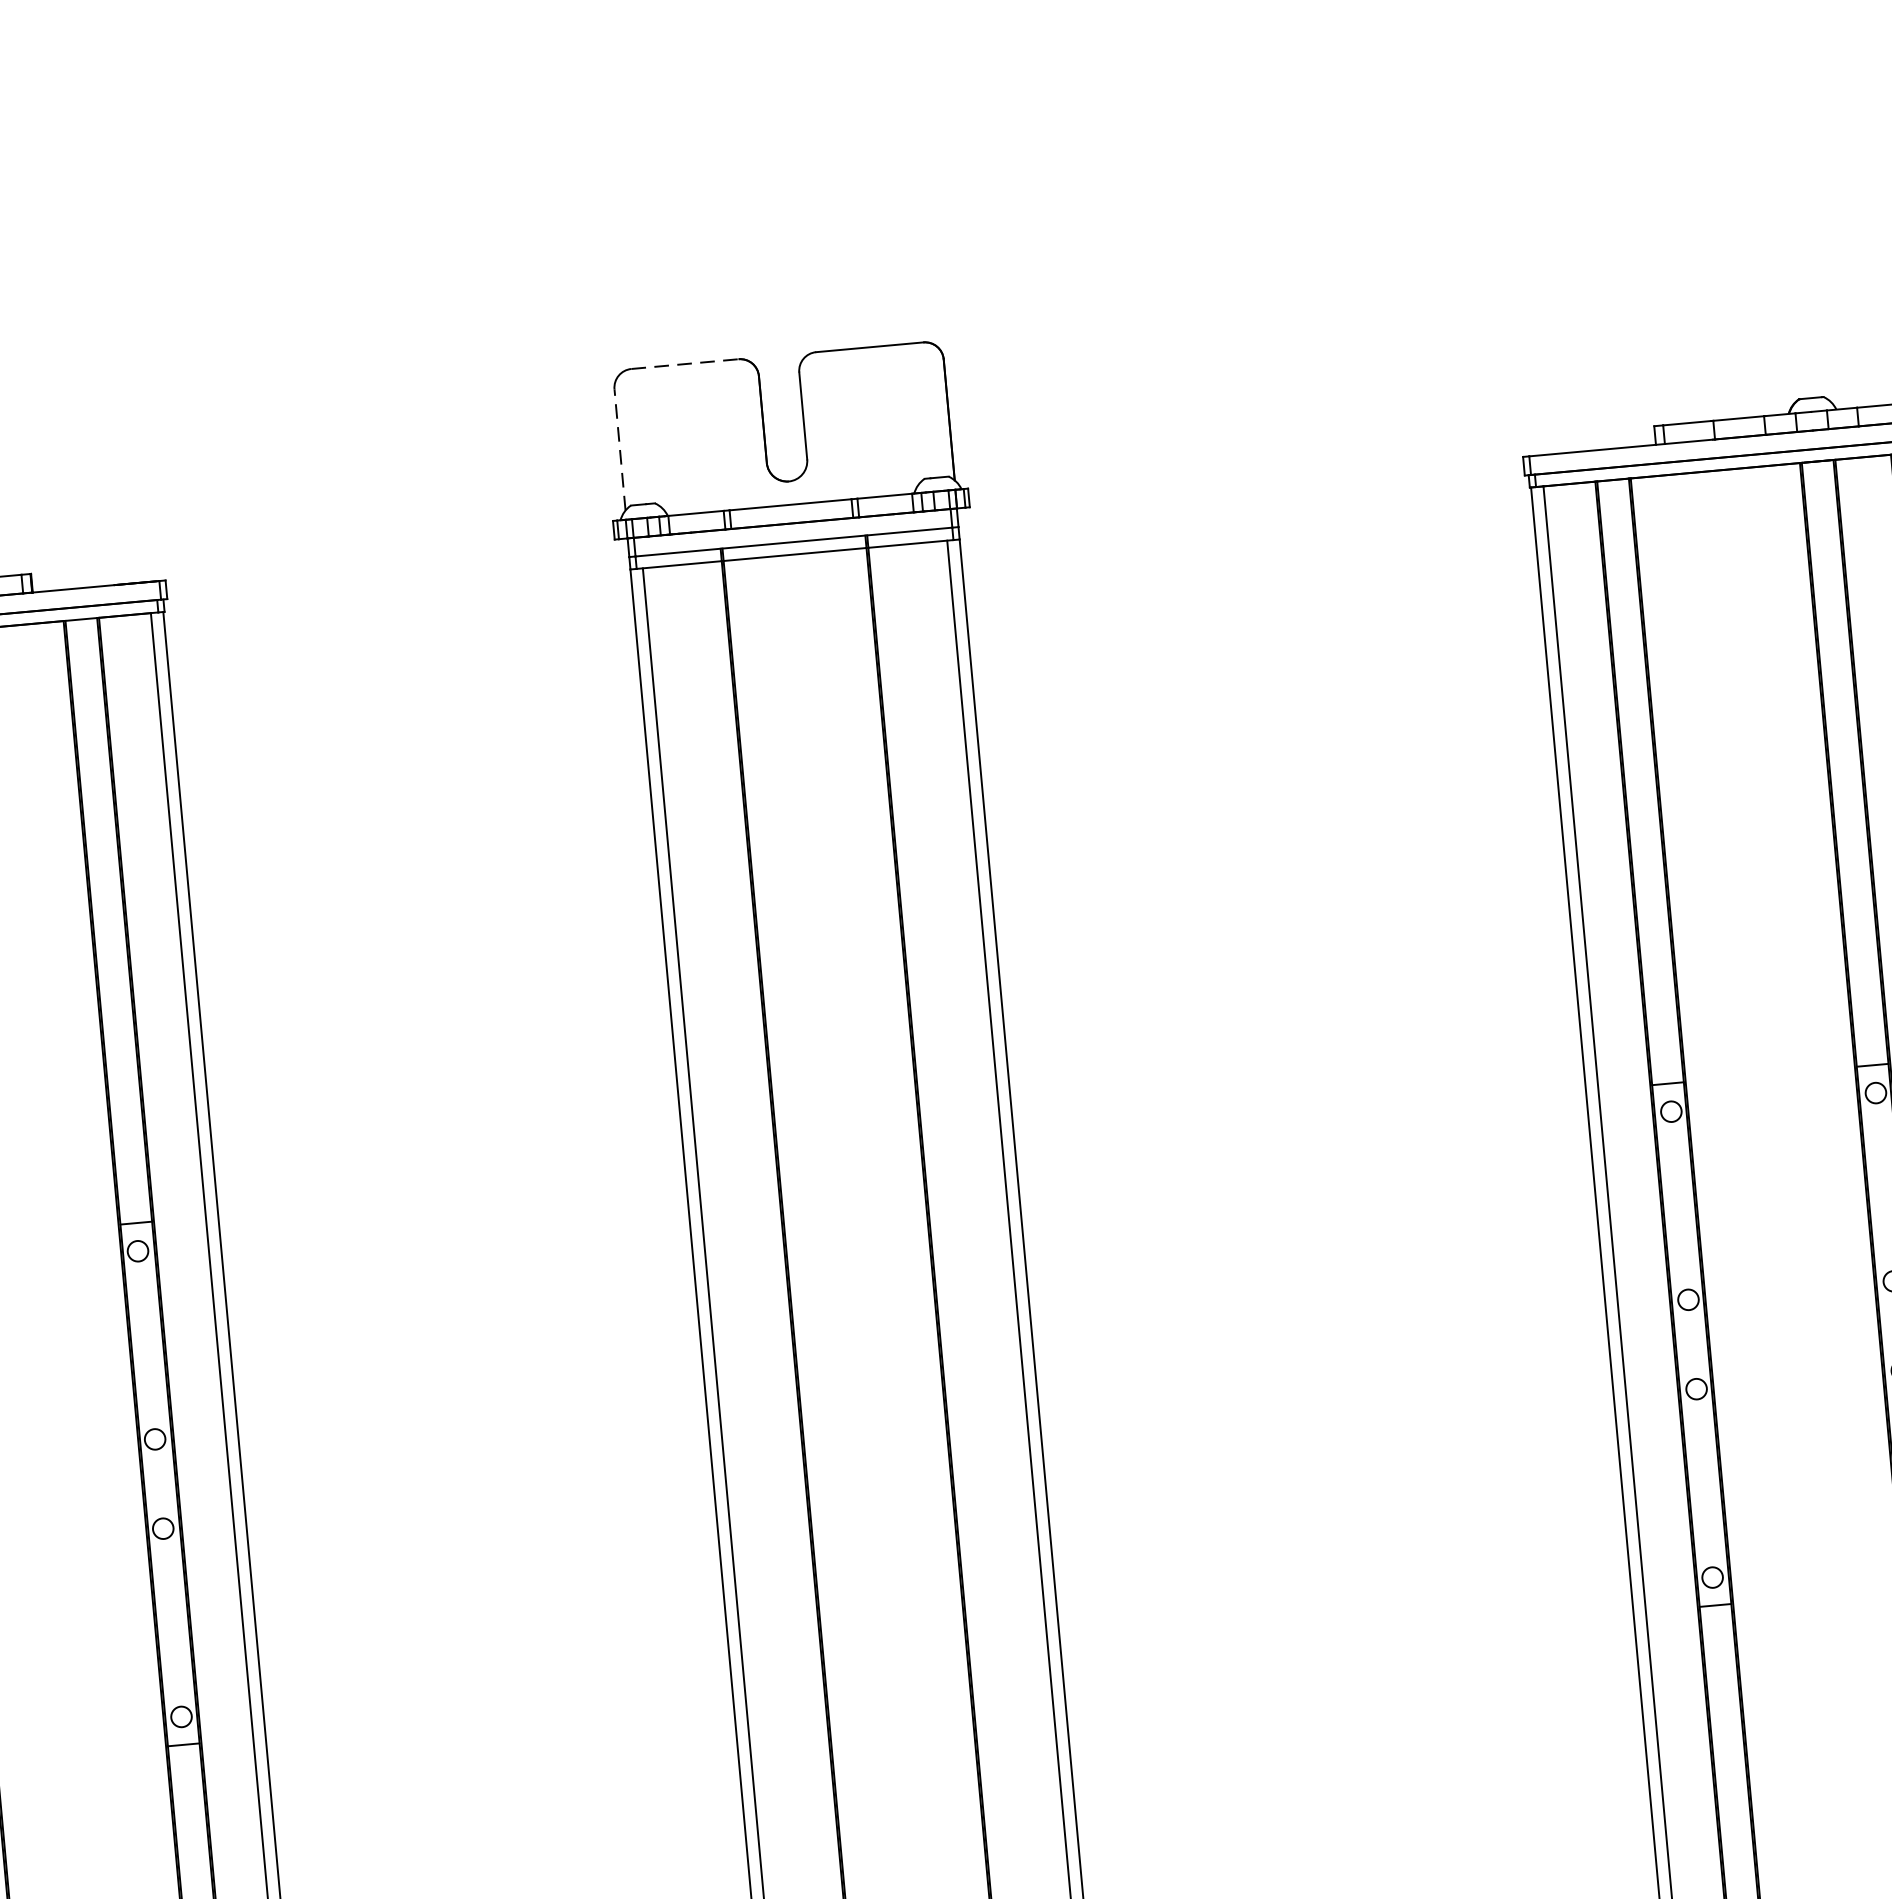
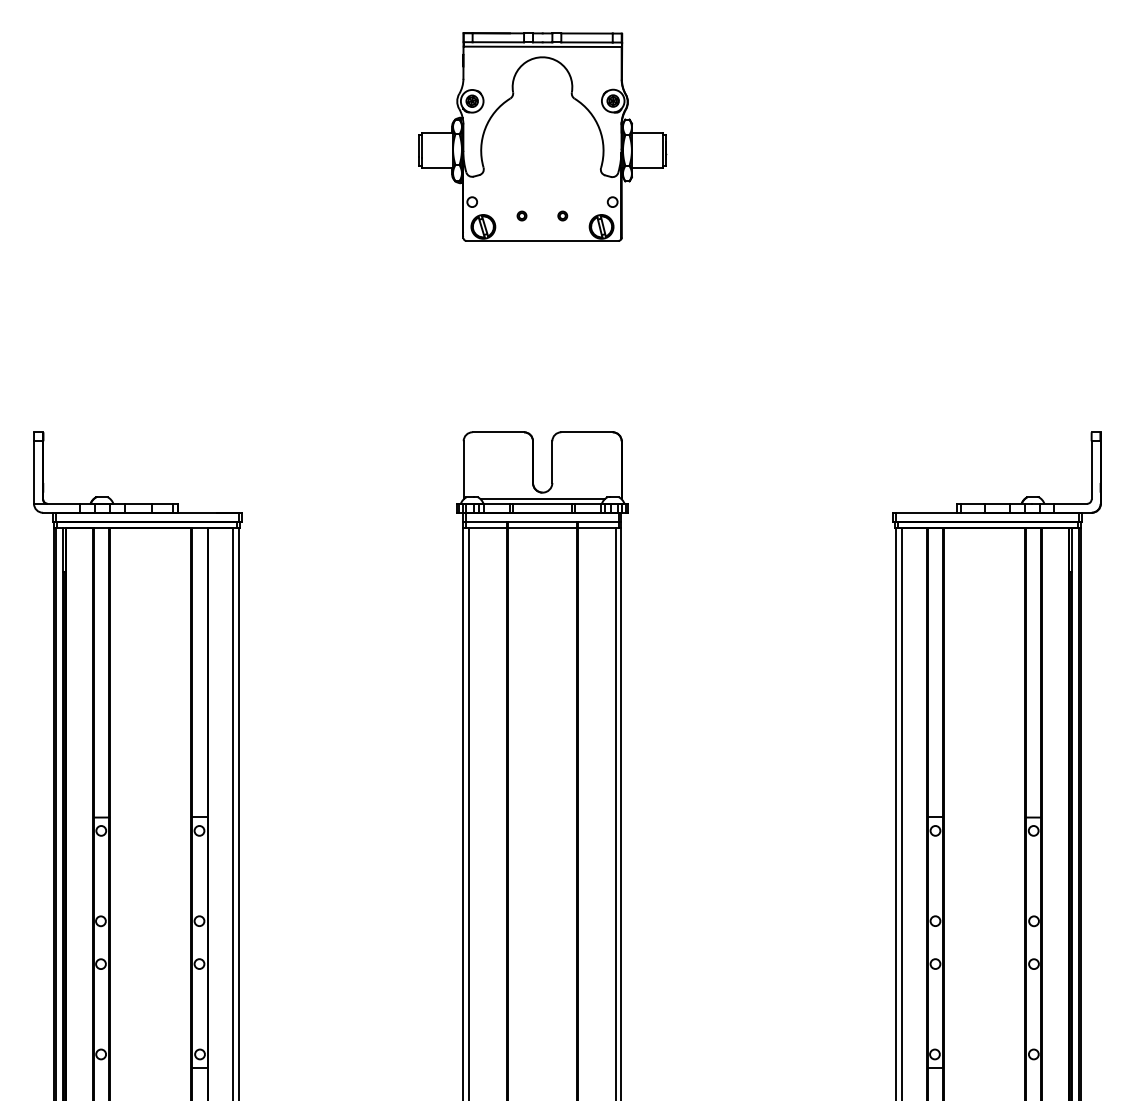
line: (685, 364) -> (498, 432), dashed -> solid
line: (619, 448) -> (463, 469), dashed -> solid
line: (789, 495) -> (542, 499), added

